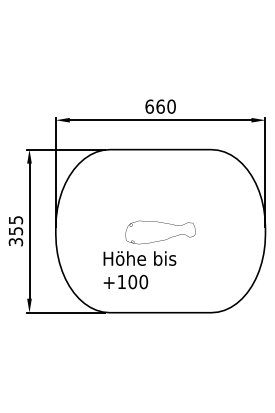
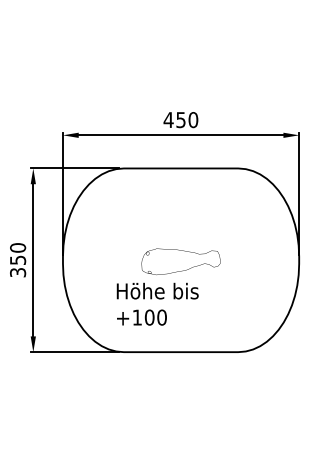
text: (154, 107) -> (174, 120), 660 -> 450
text: (16, 219) -> (18, 247), 355 -> 350

